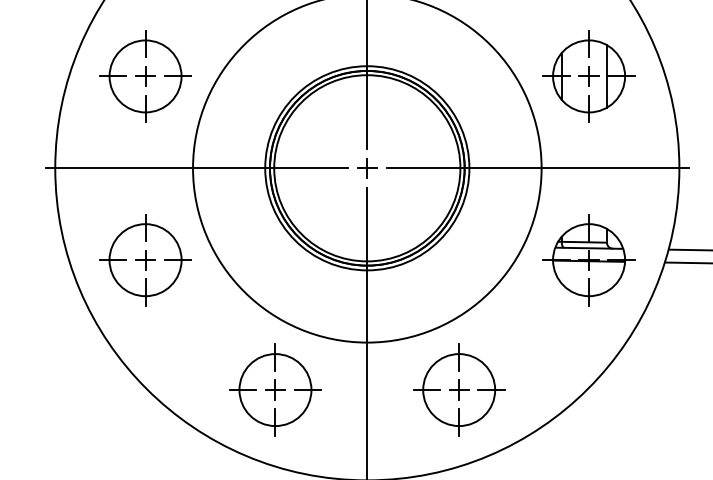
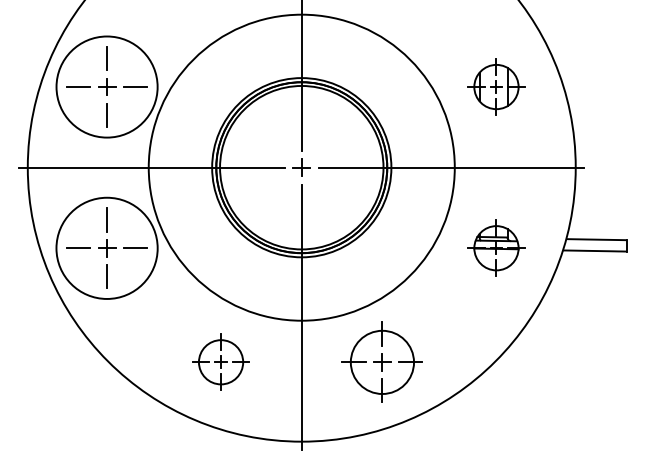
circle: (144, 75) -> (106, 86), size x1.6
part: (589, 75) -> (496, 86), size x0.7
circle: (144, 259) -> (106, 247), size x1.6
part: (589, 259) -> (496, 247), size x0.7
part: (274, 389) -> (220, 361), size x0.7

